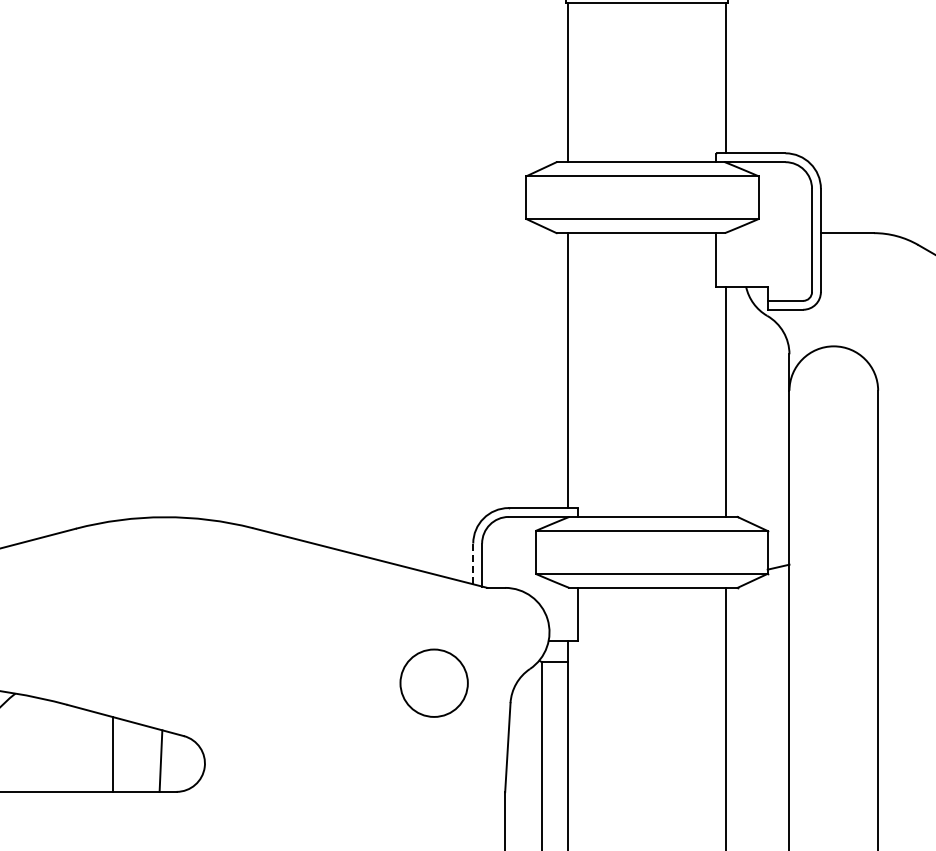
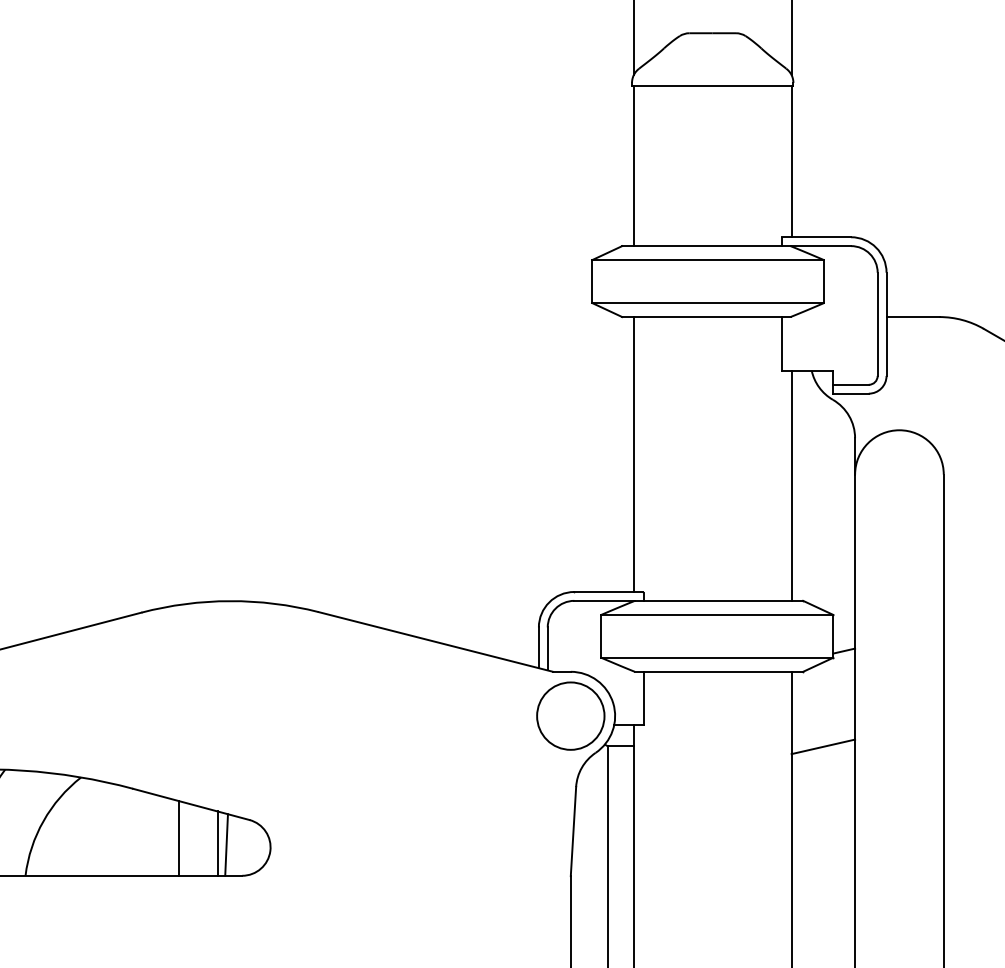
line: (472, 563) -> (538, 647), dashed -> solid
line: (757, 662) -> (823, 746), added
circle: (433, 682) -> (570, 715), moved
line: (151, 759) -> (217, 843), added

